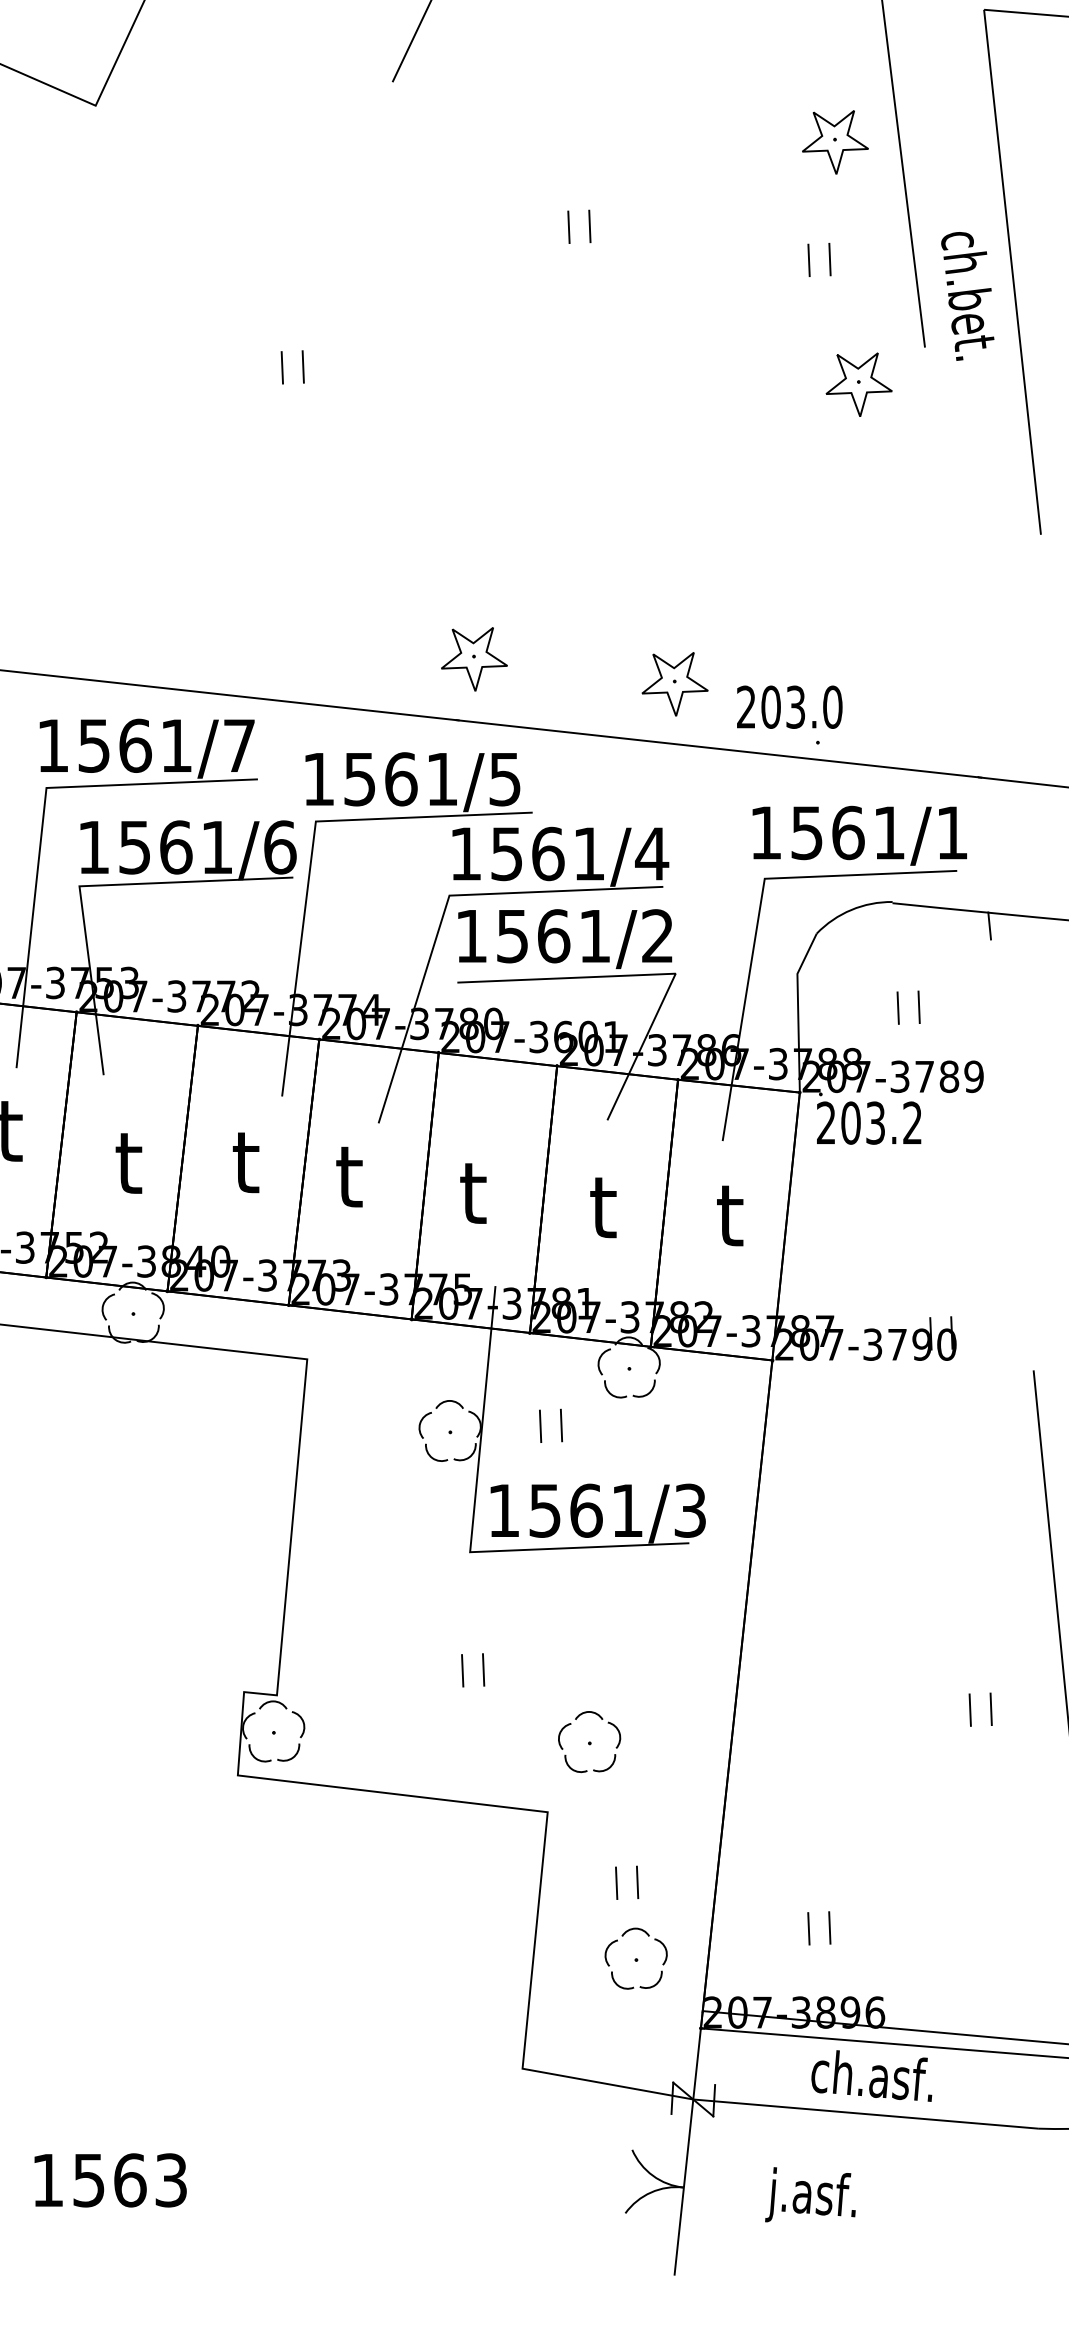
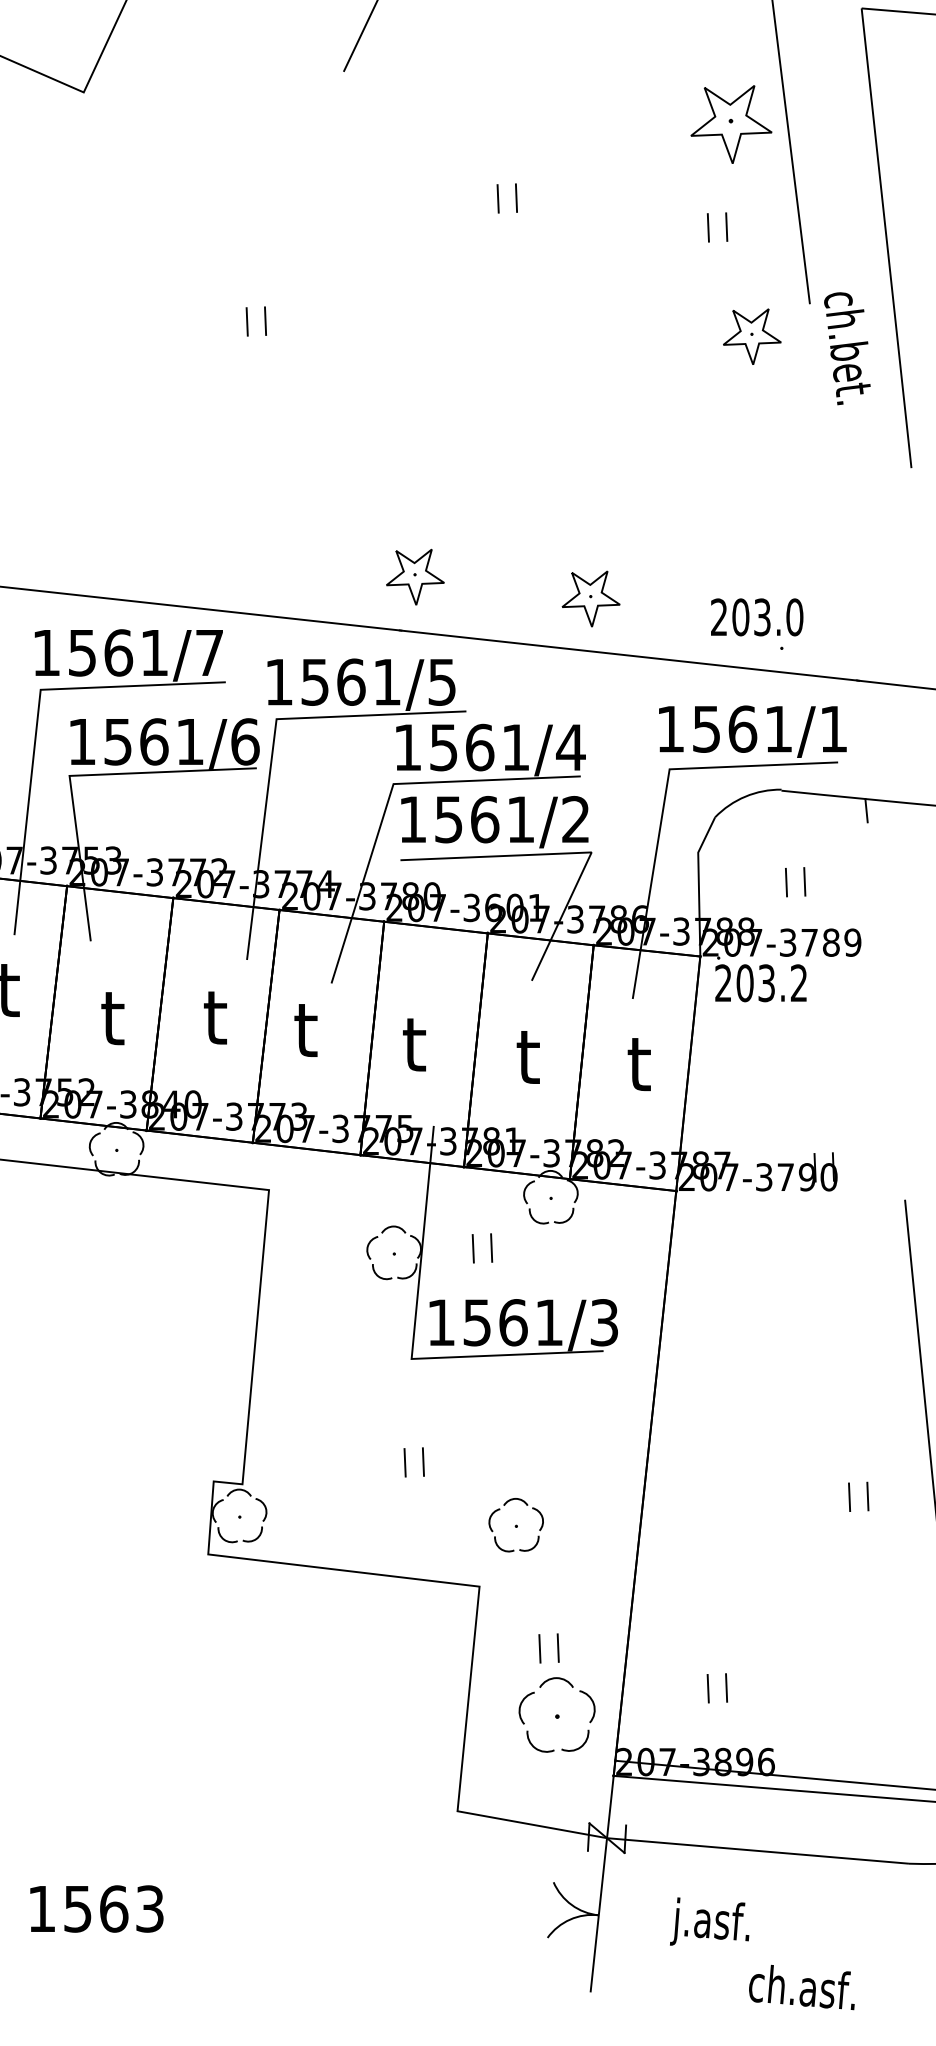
part: (835, 142) -> (731, 124), size x1.4
text: (967, 296) -> (847, 348), moved
text: (789, 714) -> (756, 623), moved
part: (635, 1958) -> (556, 1714), size x1.4
text: (871, 2075) -> (801, 1987), moved

